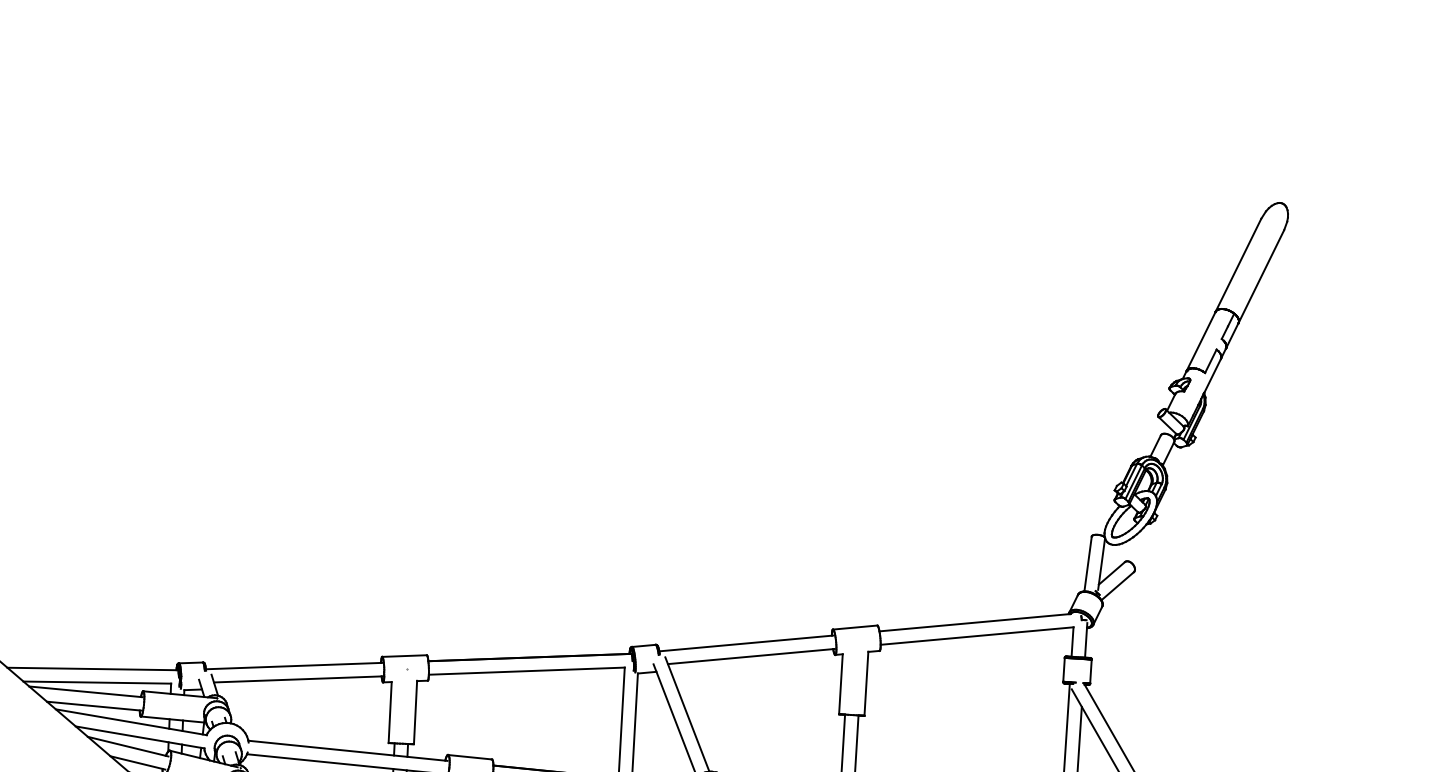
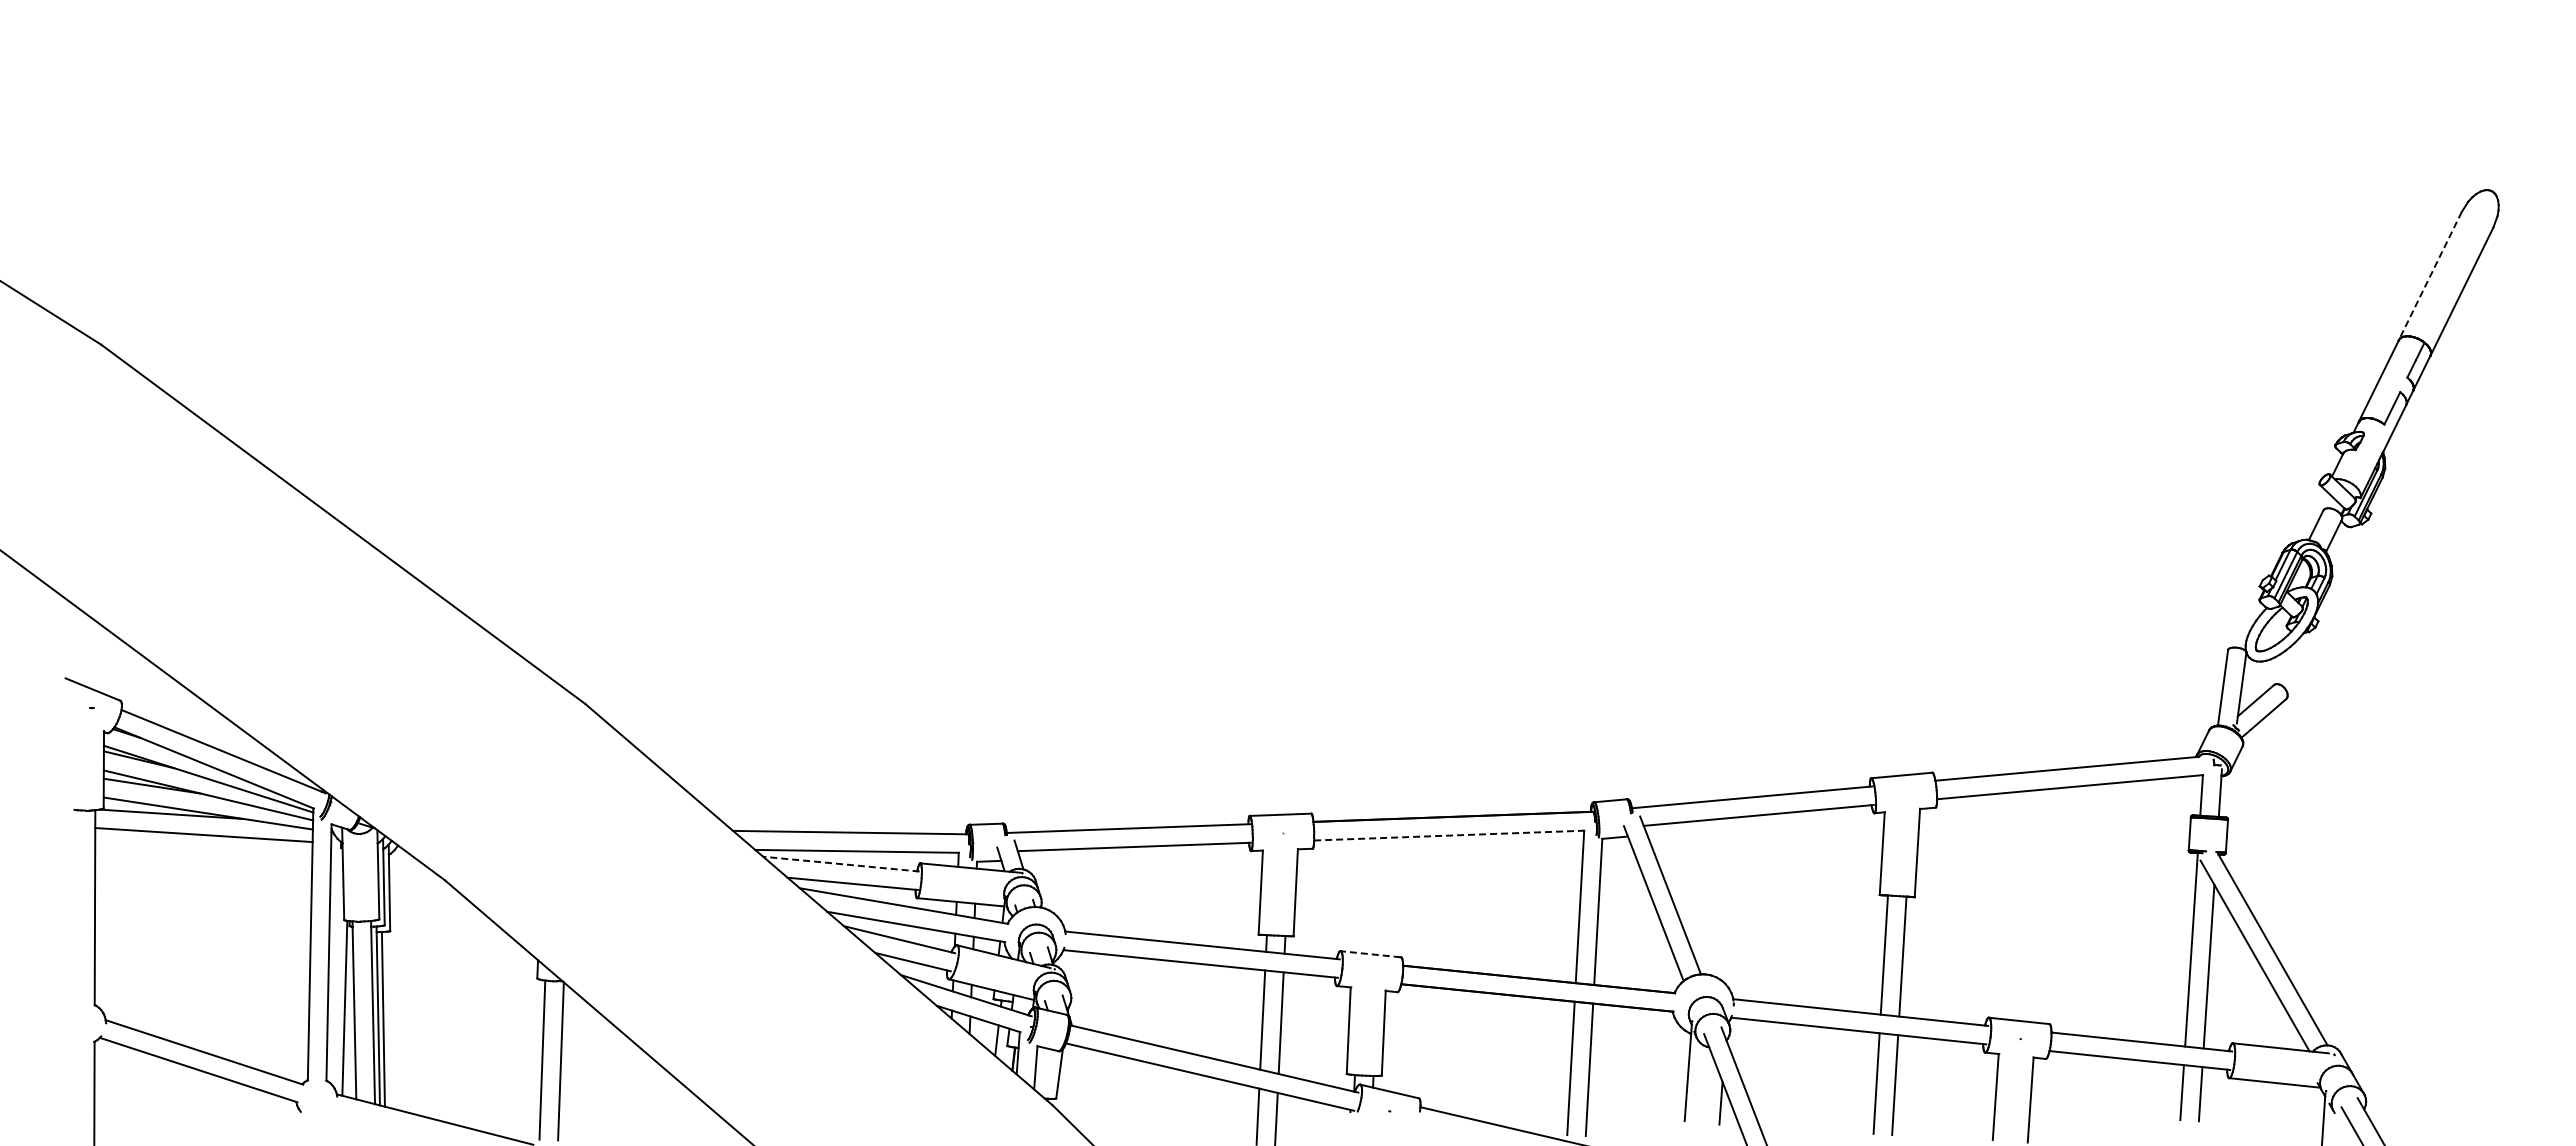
line: (1238, 265) -> (2430, 276), solid -> dashed
line: (527, 671) -> (1449, 835), solid -> dashed
line: (86, 692) -> (841, 864), solid -> dashed
line: (469, 757) -> (1369, 954), solid -> dashed

